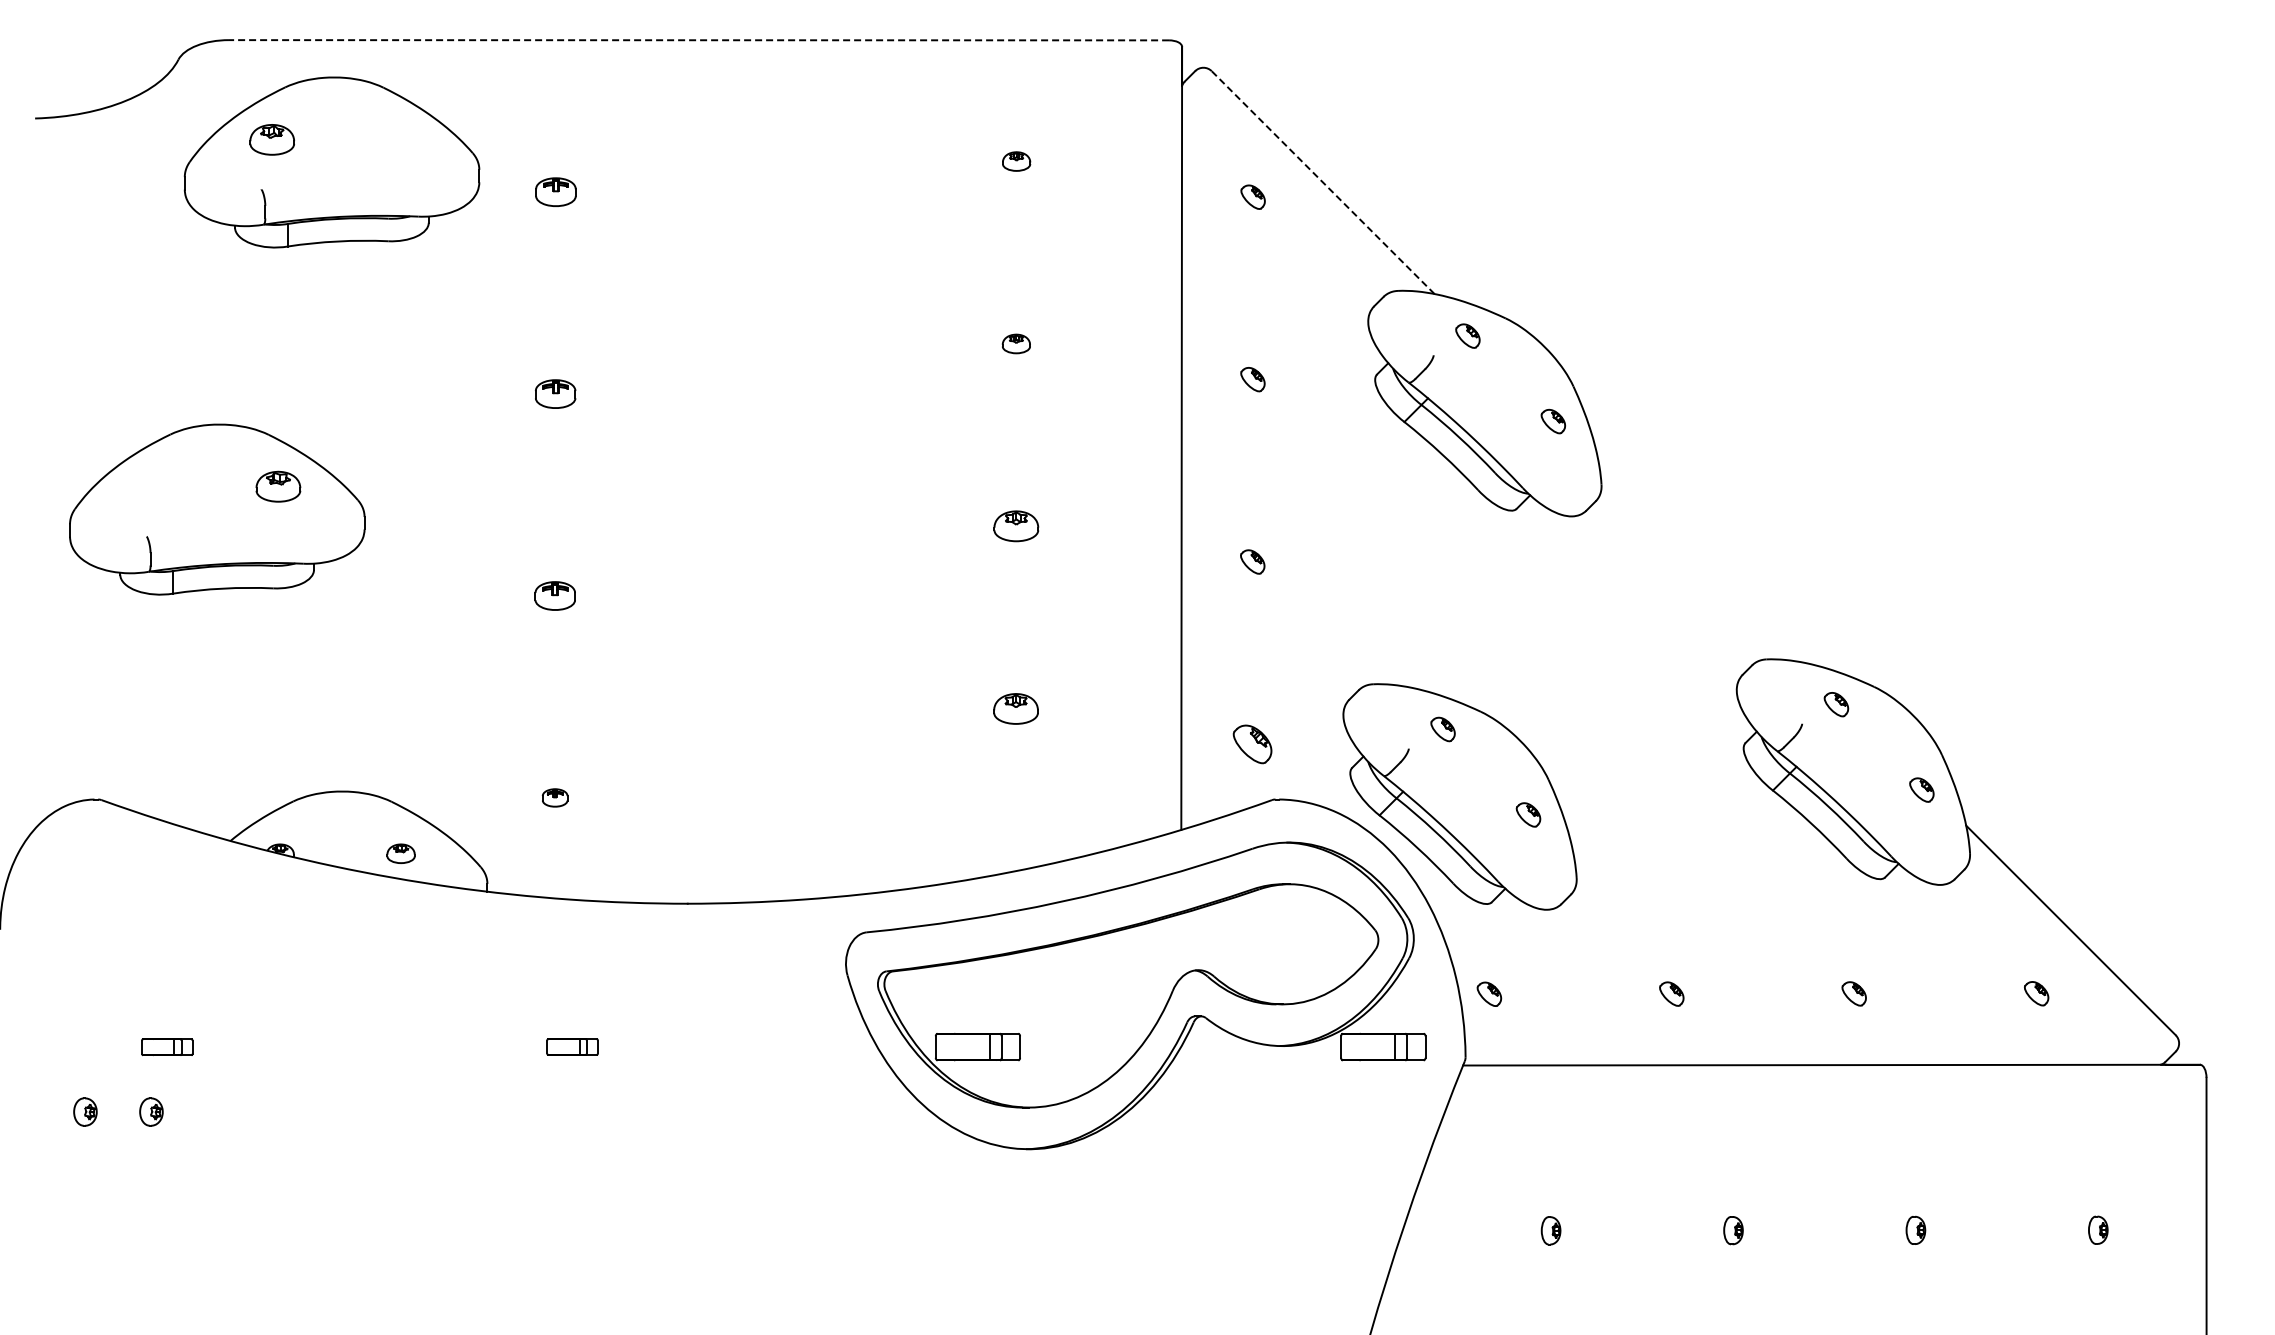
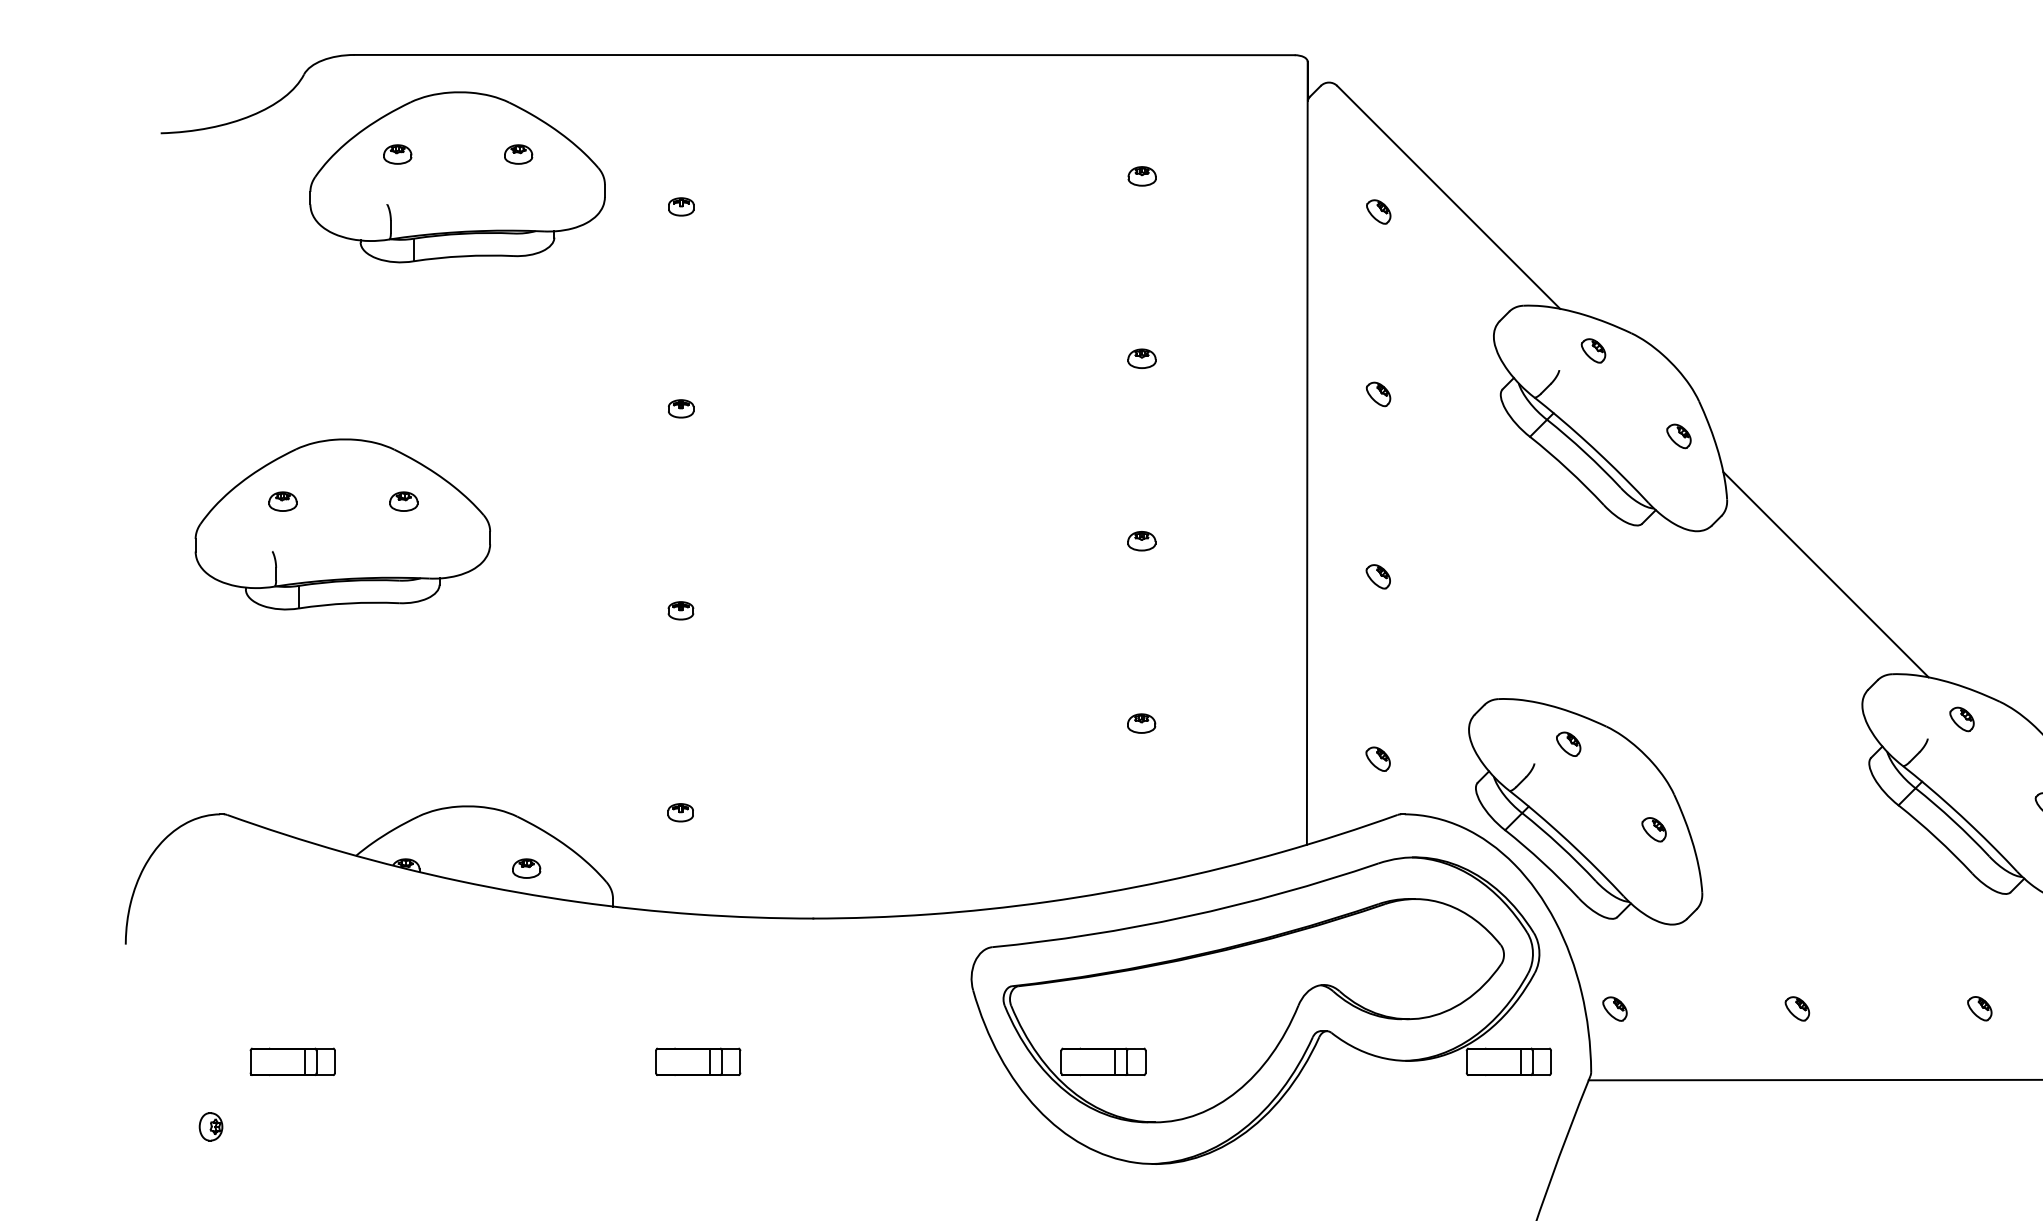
line: (698, 40) -> (824, 55), dashed -> solid
part: (271, 139) -> (397, 154), size x0.62
part: (392, 139) -> (518, 154), added
line: (1323, 182) -> (1449, 197), dashed -> solid
part: (555, 191) -> (681, 206), size x0.62
part: (555, 393) -> (681, 408), size x0.62
part: (156, 486) -> (282, 501), added
part: (277, 486) -> (403, 501), size x0.62
part: (1015, 526) -> (1141, 541), size x0.62
line: (1700, 559) -> (1826, 574), added
part: (555, 595) -> (681, 610), size x0.62
part: (1015, 708) -> (1141, 723), size x0.62
part: (1252, 744) -> (1378, 759), size x0.62
part: (572, 1046) -> (698, 1061), size x1.67
part: (167, 1047) -> (293, 1062), size x1.67
part: (151, 1111) -> (277, 1126), removed

